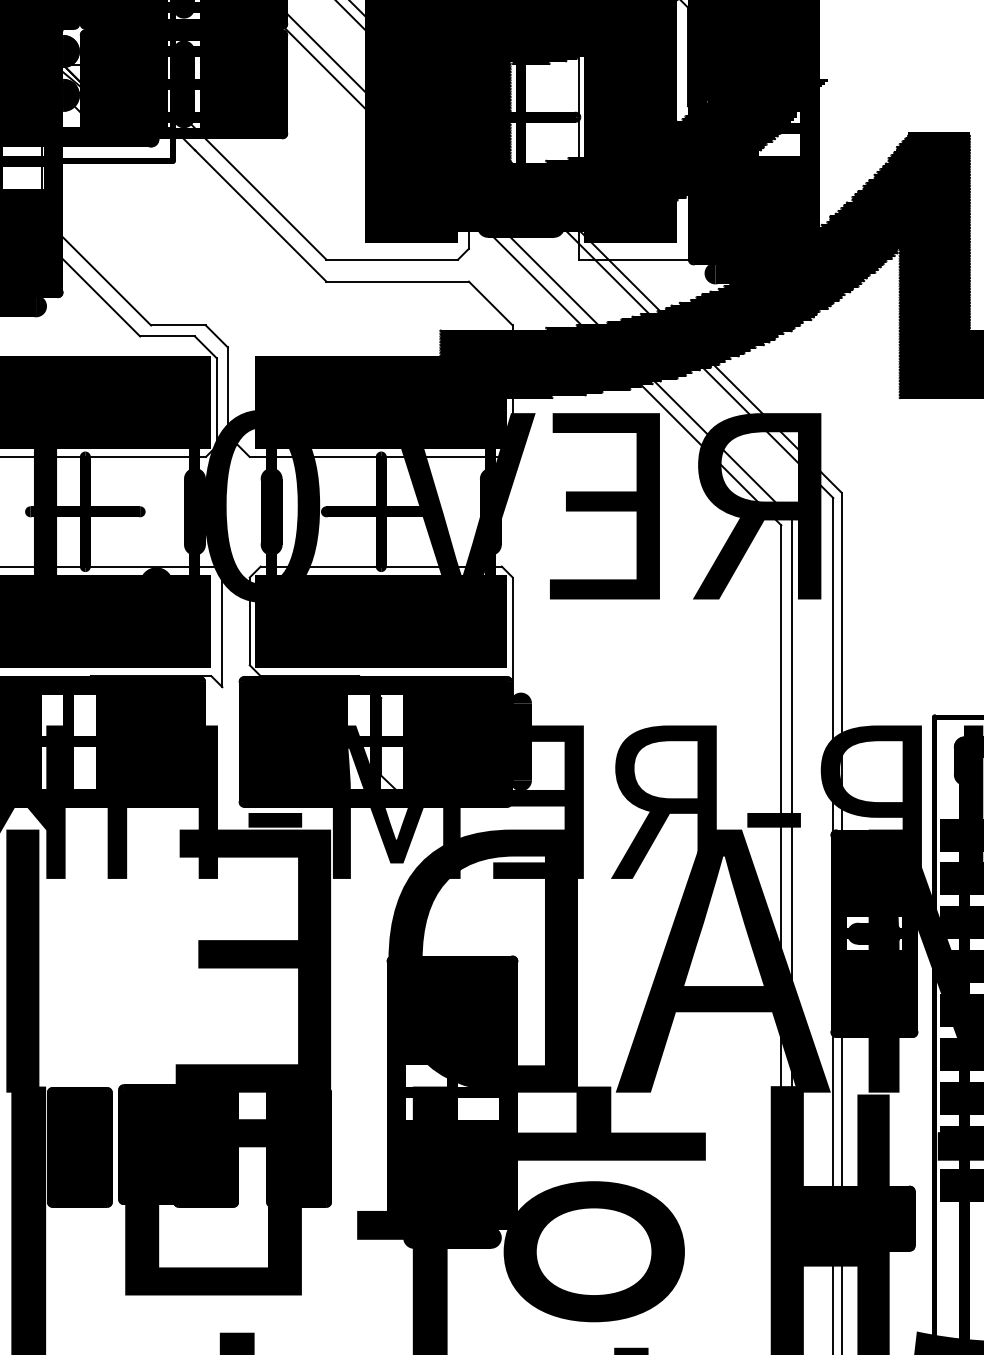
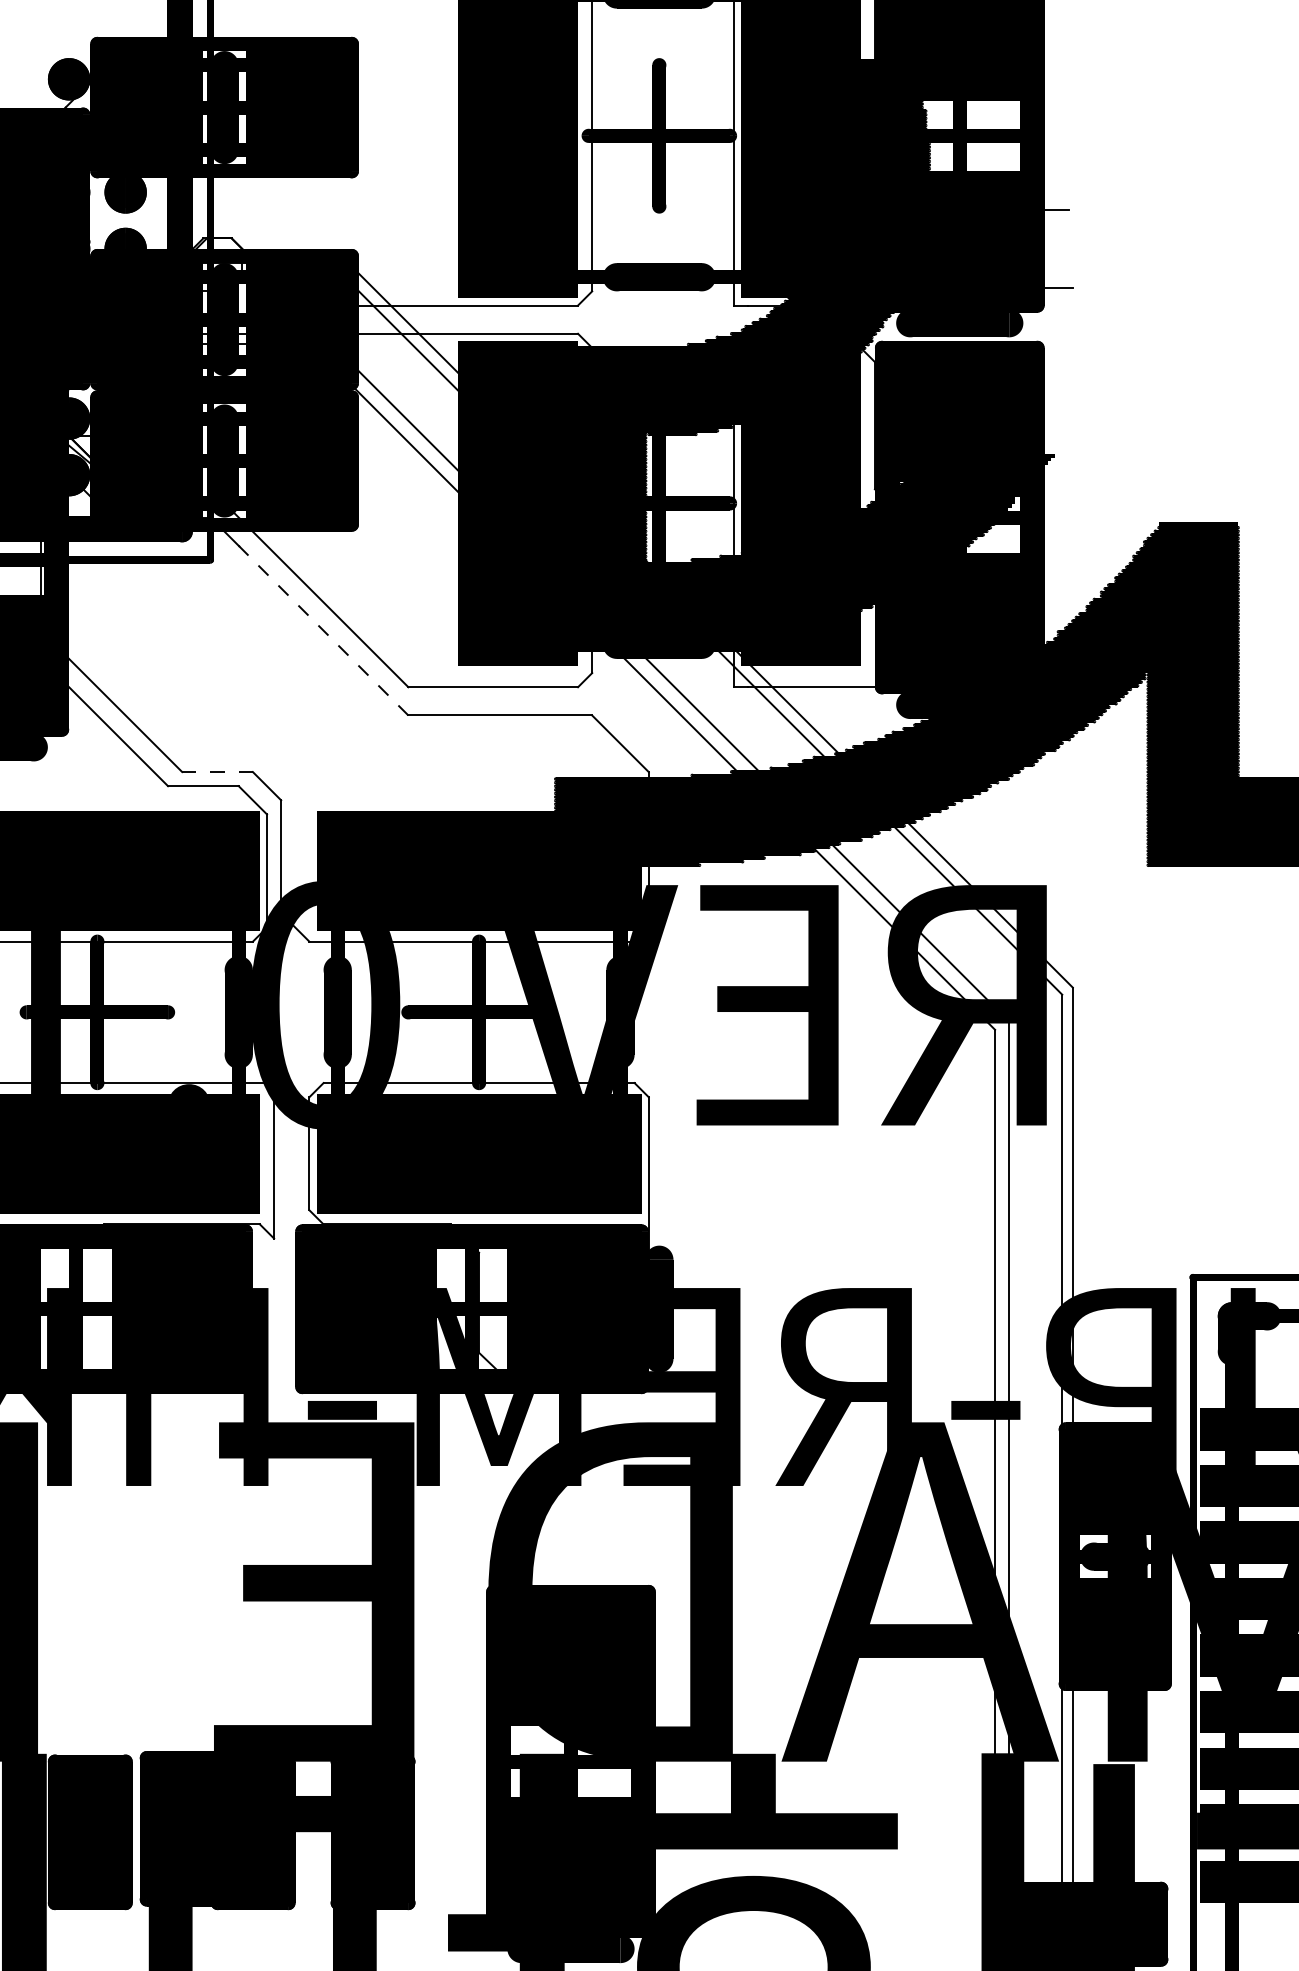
line: (260, 215) -> (323, 630), solid -> dashed
line: (179, 325) -> (218, 772), solid -> dashed

